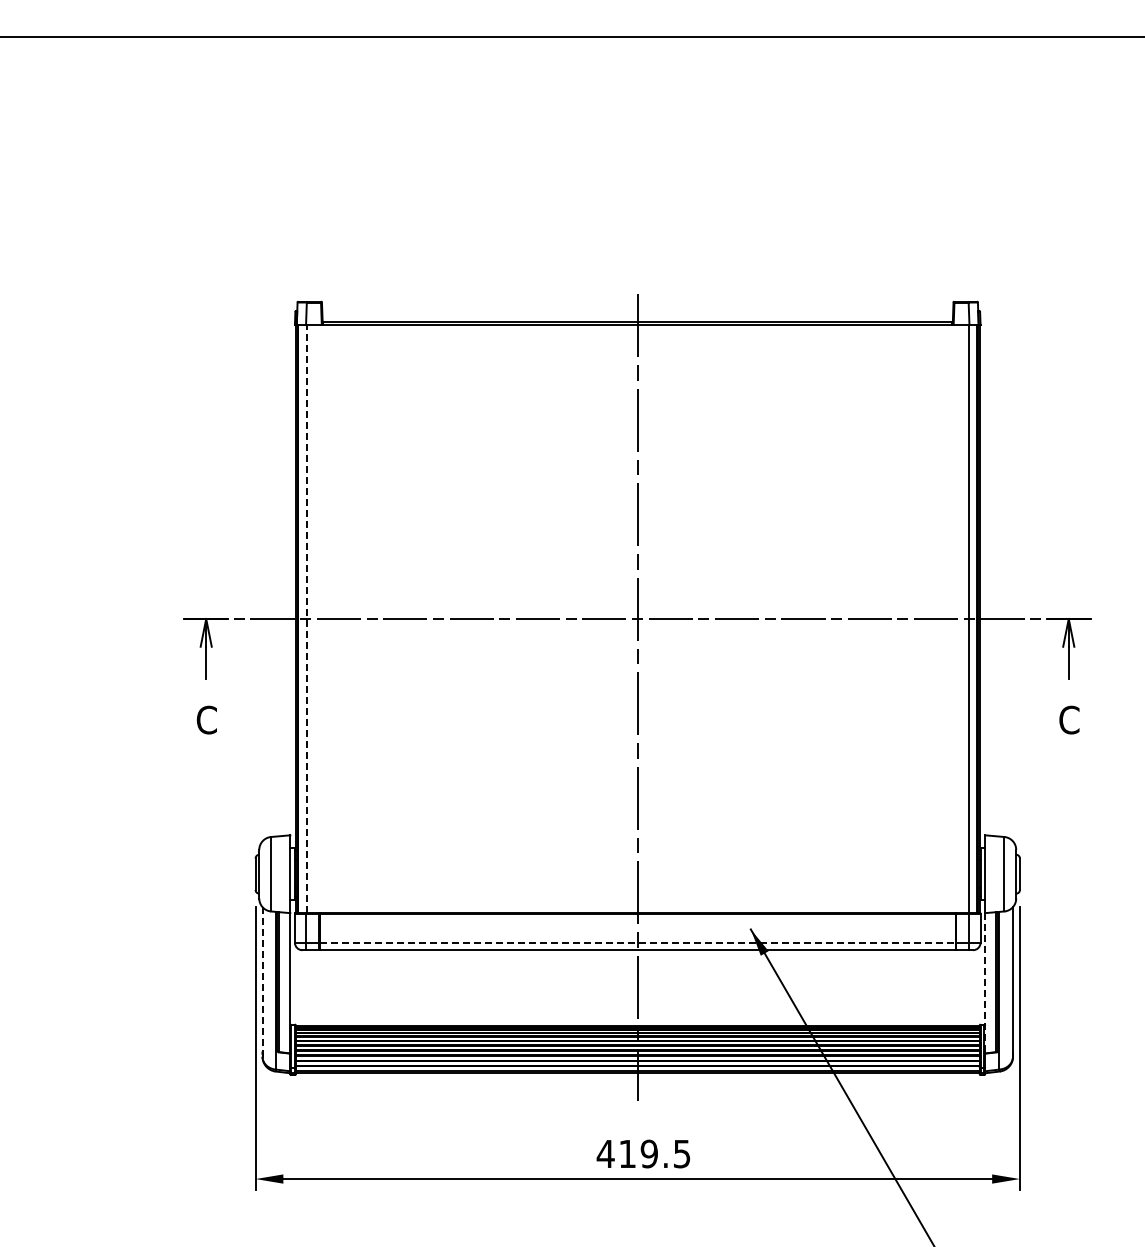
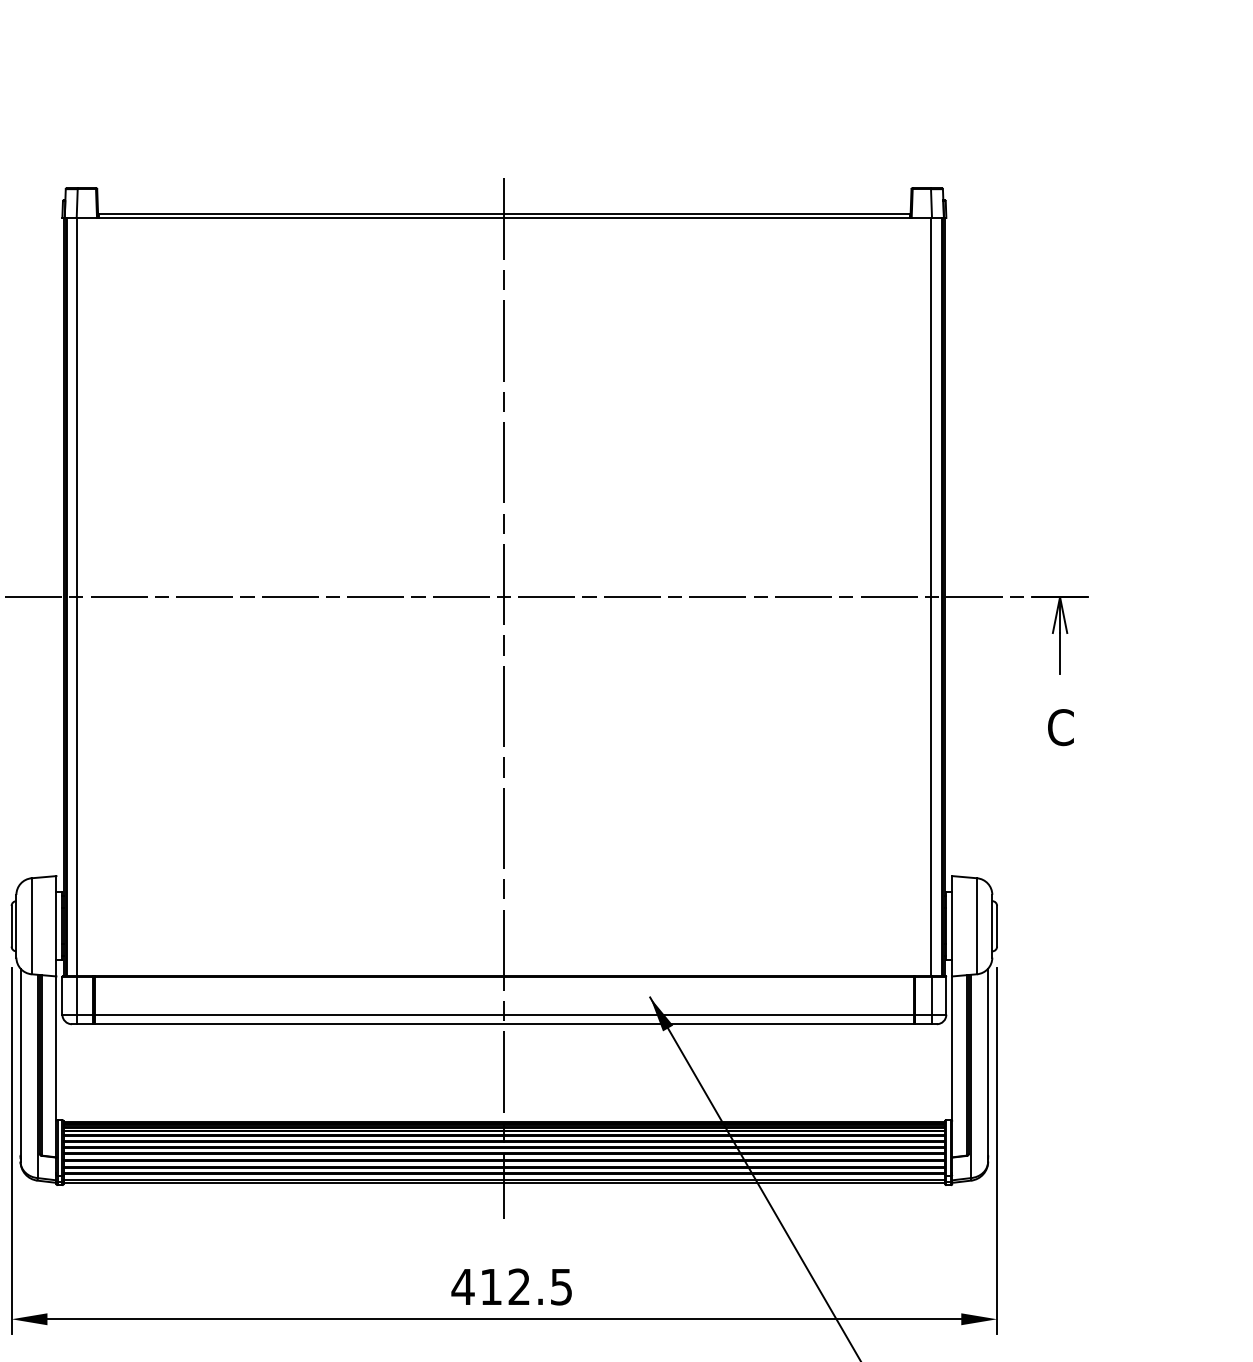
line: (306, 618) -> (77, 596), dashed -> solid
line: (637, 942) -> (504, 1014), dashed -> solid
line: (262, 979) -> (20, 1061), dashed -> solid
line: (985, 983) -> (952, 1067), dashed -> solid
text: (648, 1153) -> (518, 1286), 419.5 -> 412.5

